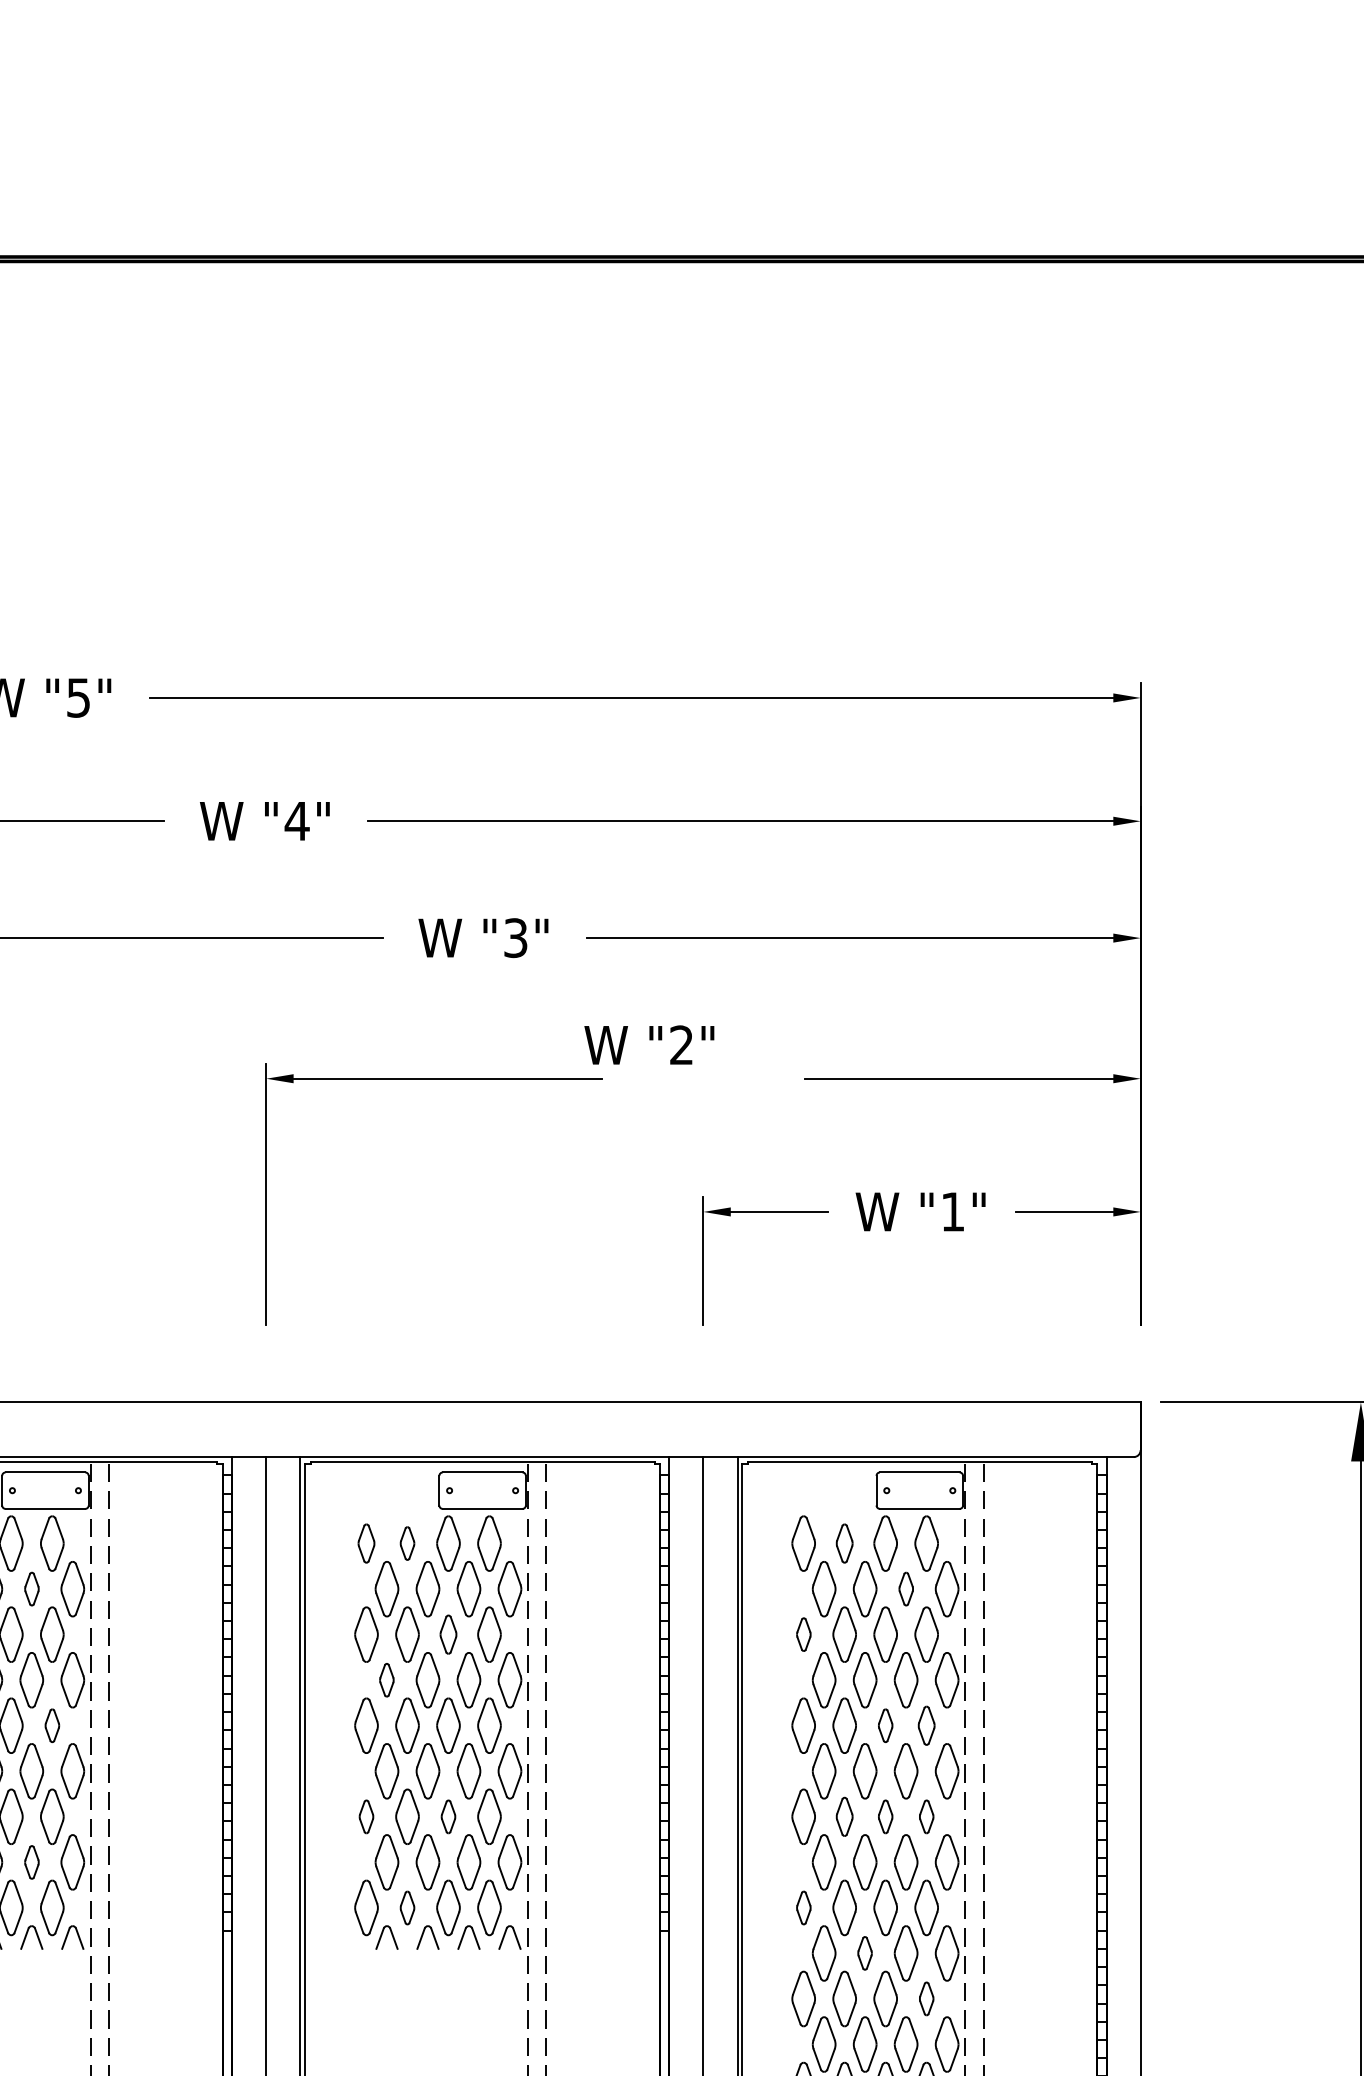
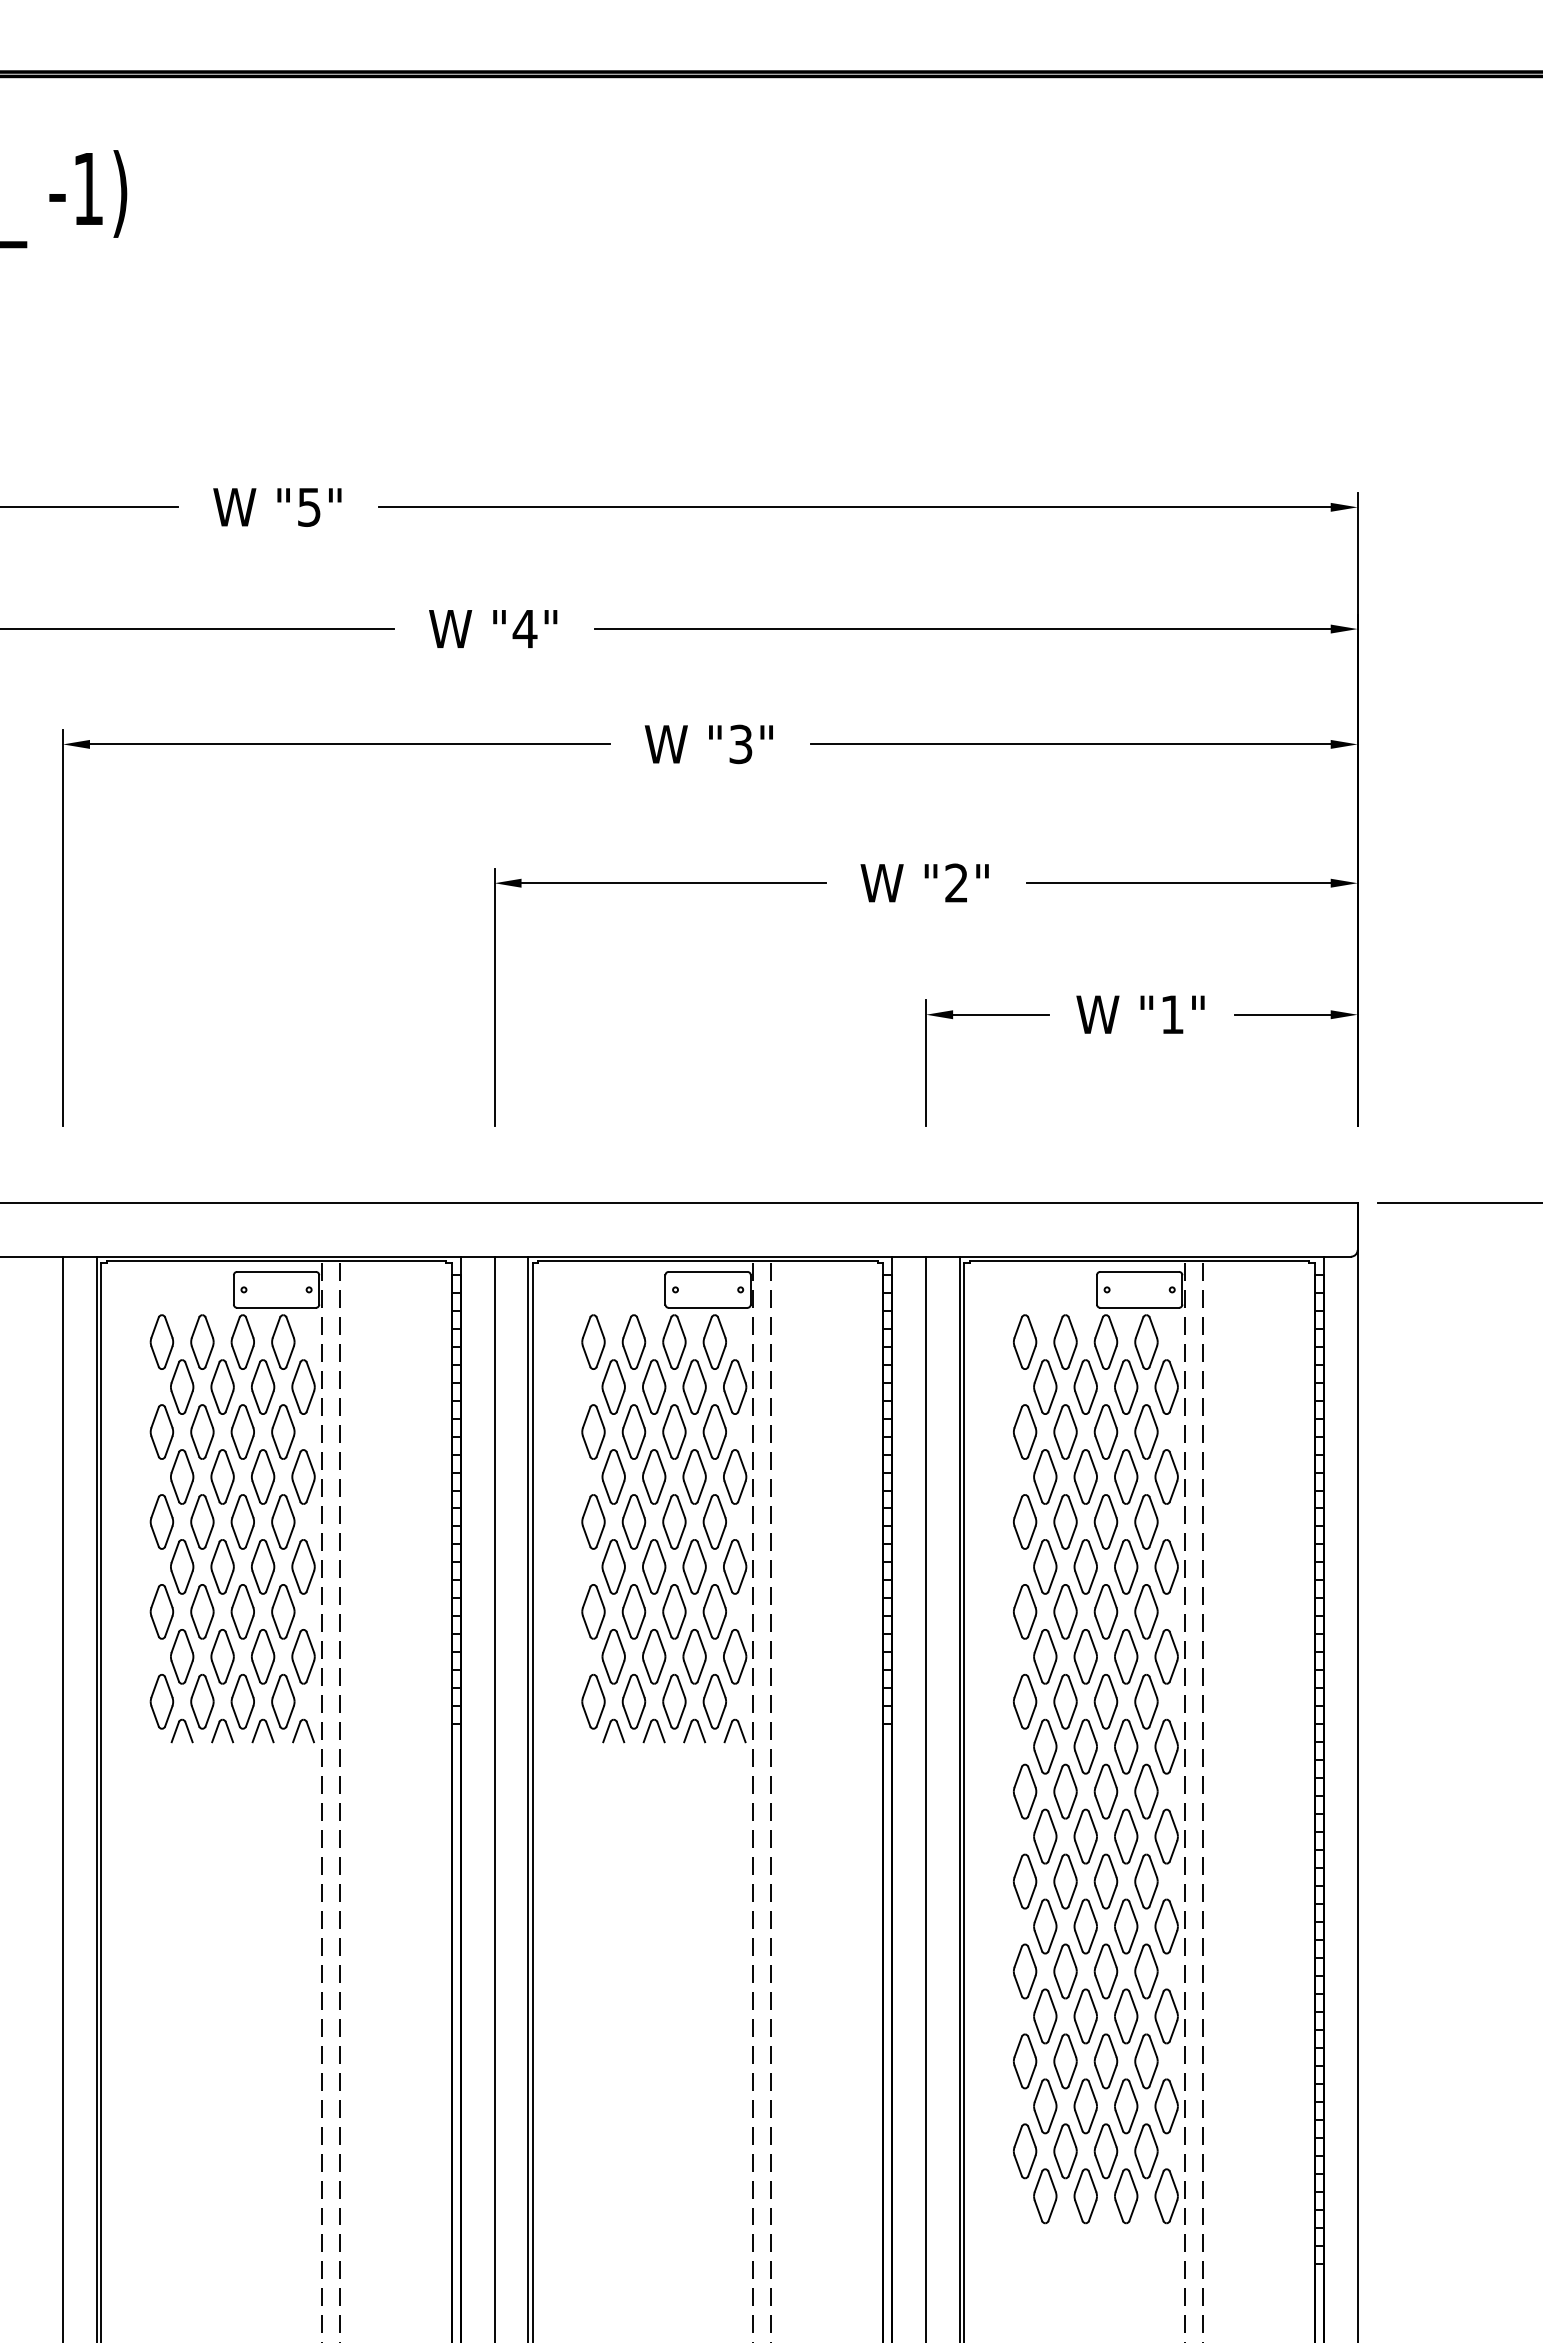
text: (649, 1044) -> (924, 882), moved
part: (366, 1542) -> (593, 1341), size x1.43
part: (407, 1542) -> (633, 1341), size x1.67
part: (844, 1542) -> (1065, 1341), size x1.43
part: (32, 1588) -> (263, 1386), size x1.67
part: (906, 1588) -> (1126, 1386), size x1.67
part: (448, 1634) -> (674, 1431), size x1.43
part: (804, 1634) -> (1025, 1431), size x1.67
part: (386, 1679) -> (613, 1476), size x1.67
part: (52, 1725) -> (283, 1521), size x1.67
part: (885, 1725) -> (1105, 1521), size x1.67
part: (926, 1725) -> (1146, 1521), size x1.43
part: (366, 1816) -> (593, 1611), size x1.67
part: (448, 1816) -> (674, 1611), size x1.67
part: (844, 1816) -> (1065, 1611), size x1.43
part: (885, 1816) -> (1105, 1611), size x1.67
part: (926, 1816) -> (1146, 1611), size x1.67
part: (32, 1862) -> (263, 1656), size x1.67
part: (407, 1907) -> (633, 1701), size x1.67
part: (804, 1907) -> (1025, 1701), size x1.67
part: (864, 1953) -> (1085, 1746), size x1.67
part: (926, 1998) -> (1146, 1791), size x1.67

